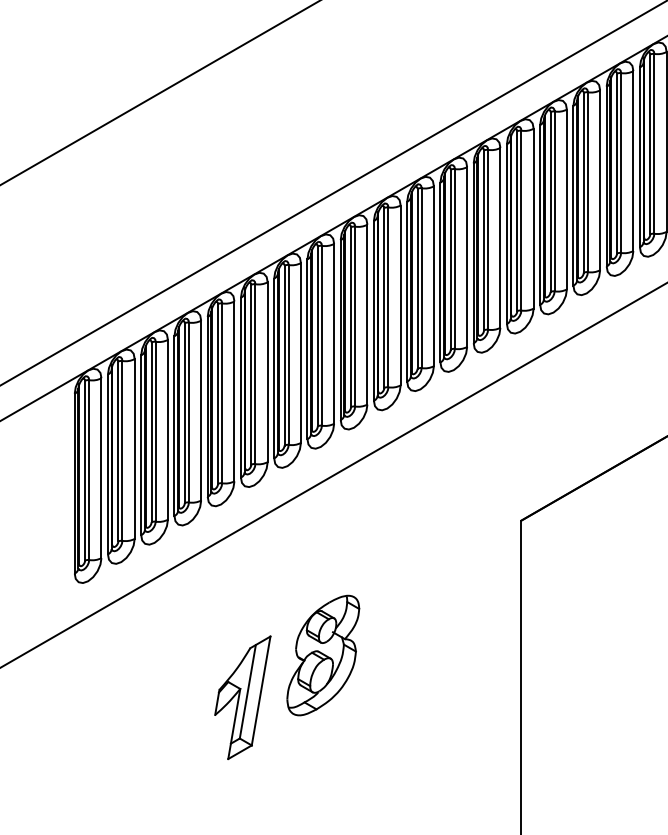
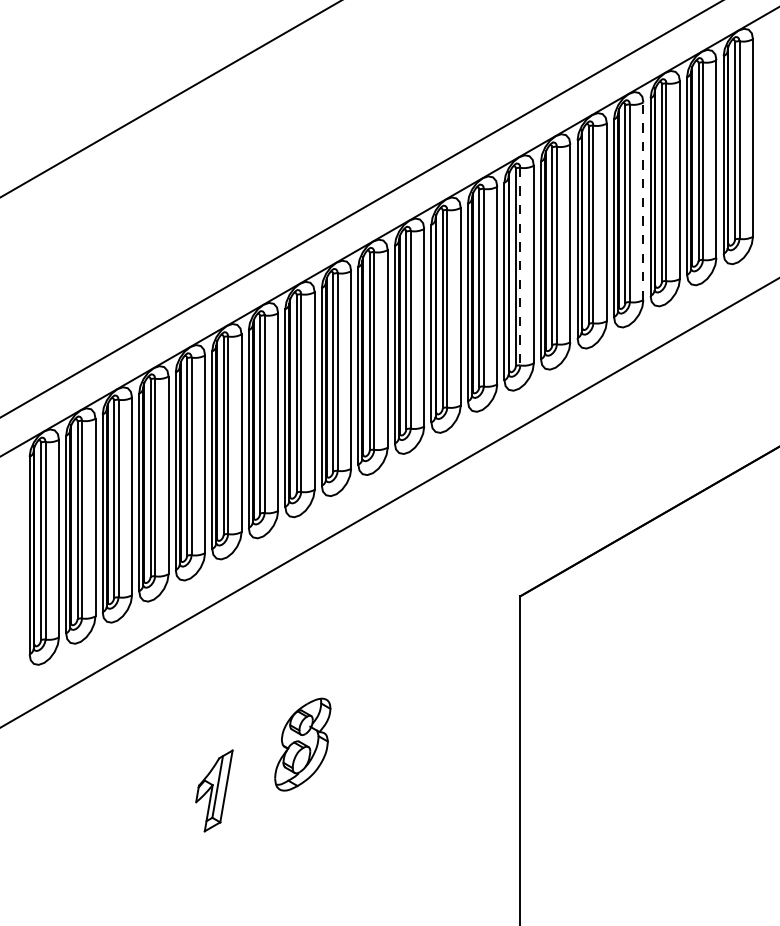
line: (633, 161) -> (643, 201), solid -> dashed
line: (521, 220) -> (520, 266), solid -> dashed
part: (323, 655) -> (302, 744), size x0.7
part: (242, 697) -> (214, 790), size x0.6

